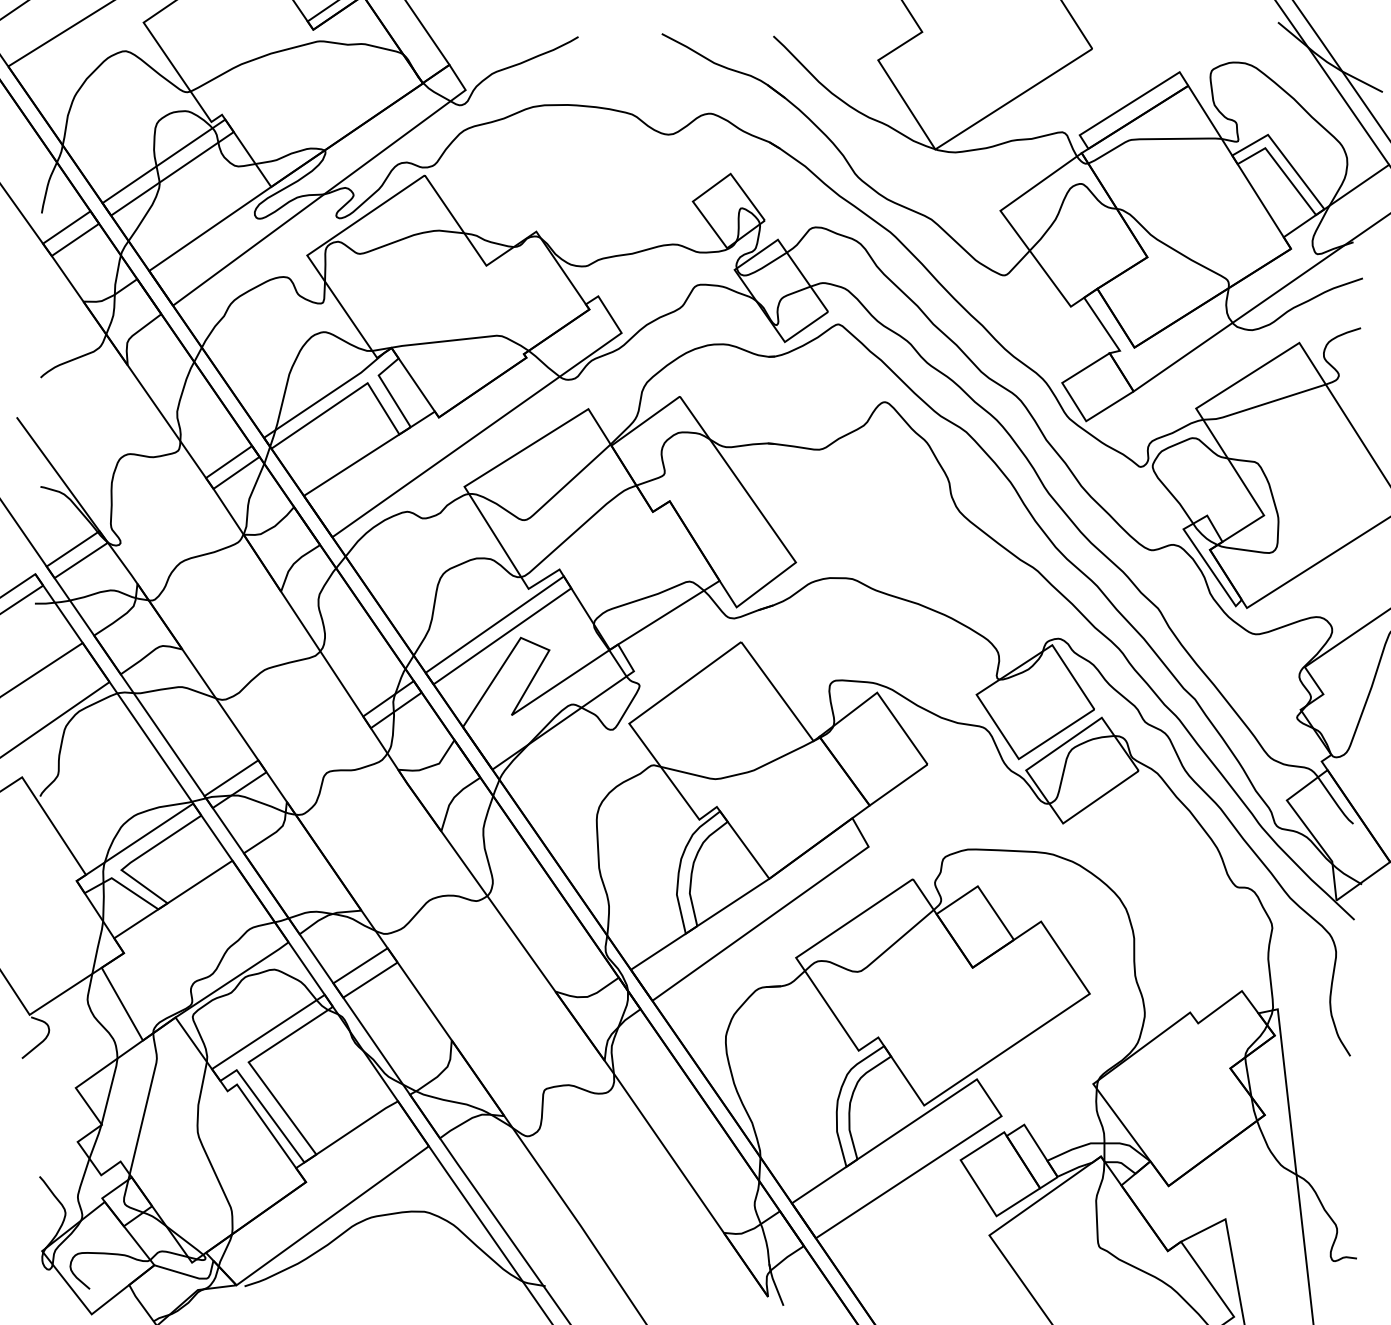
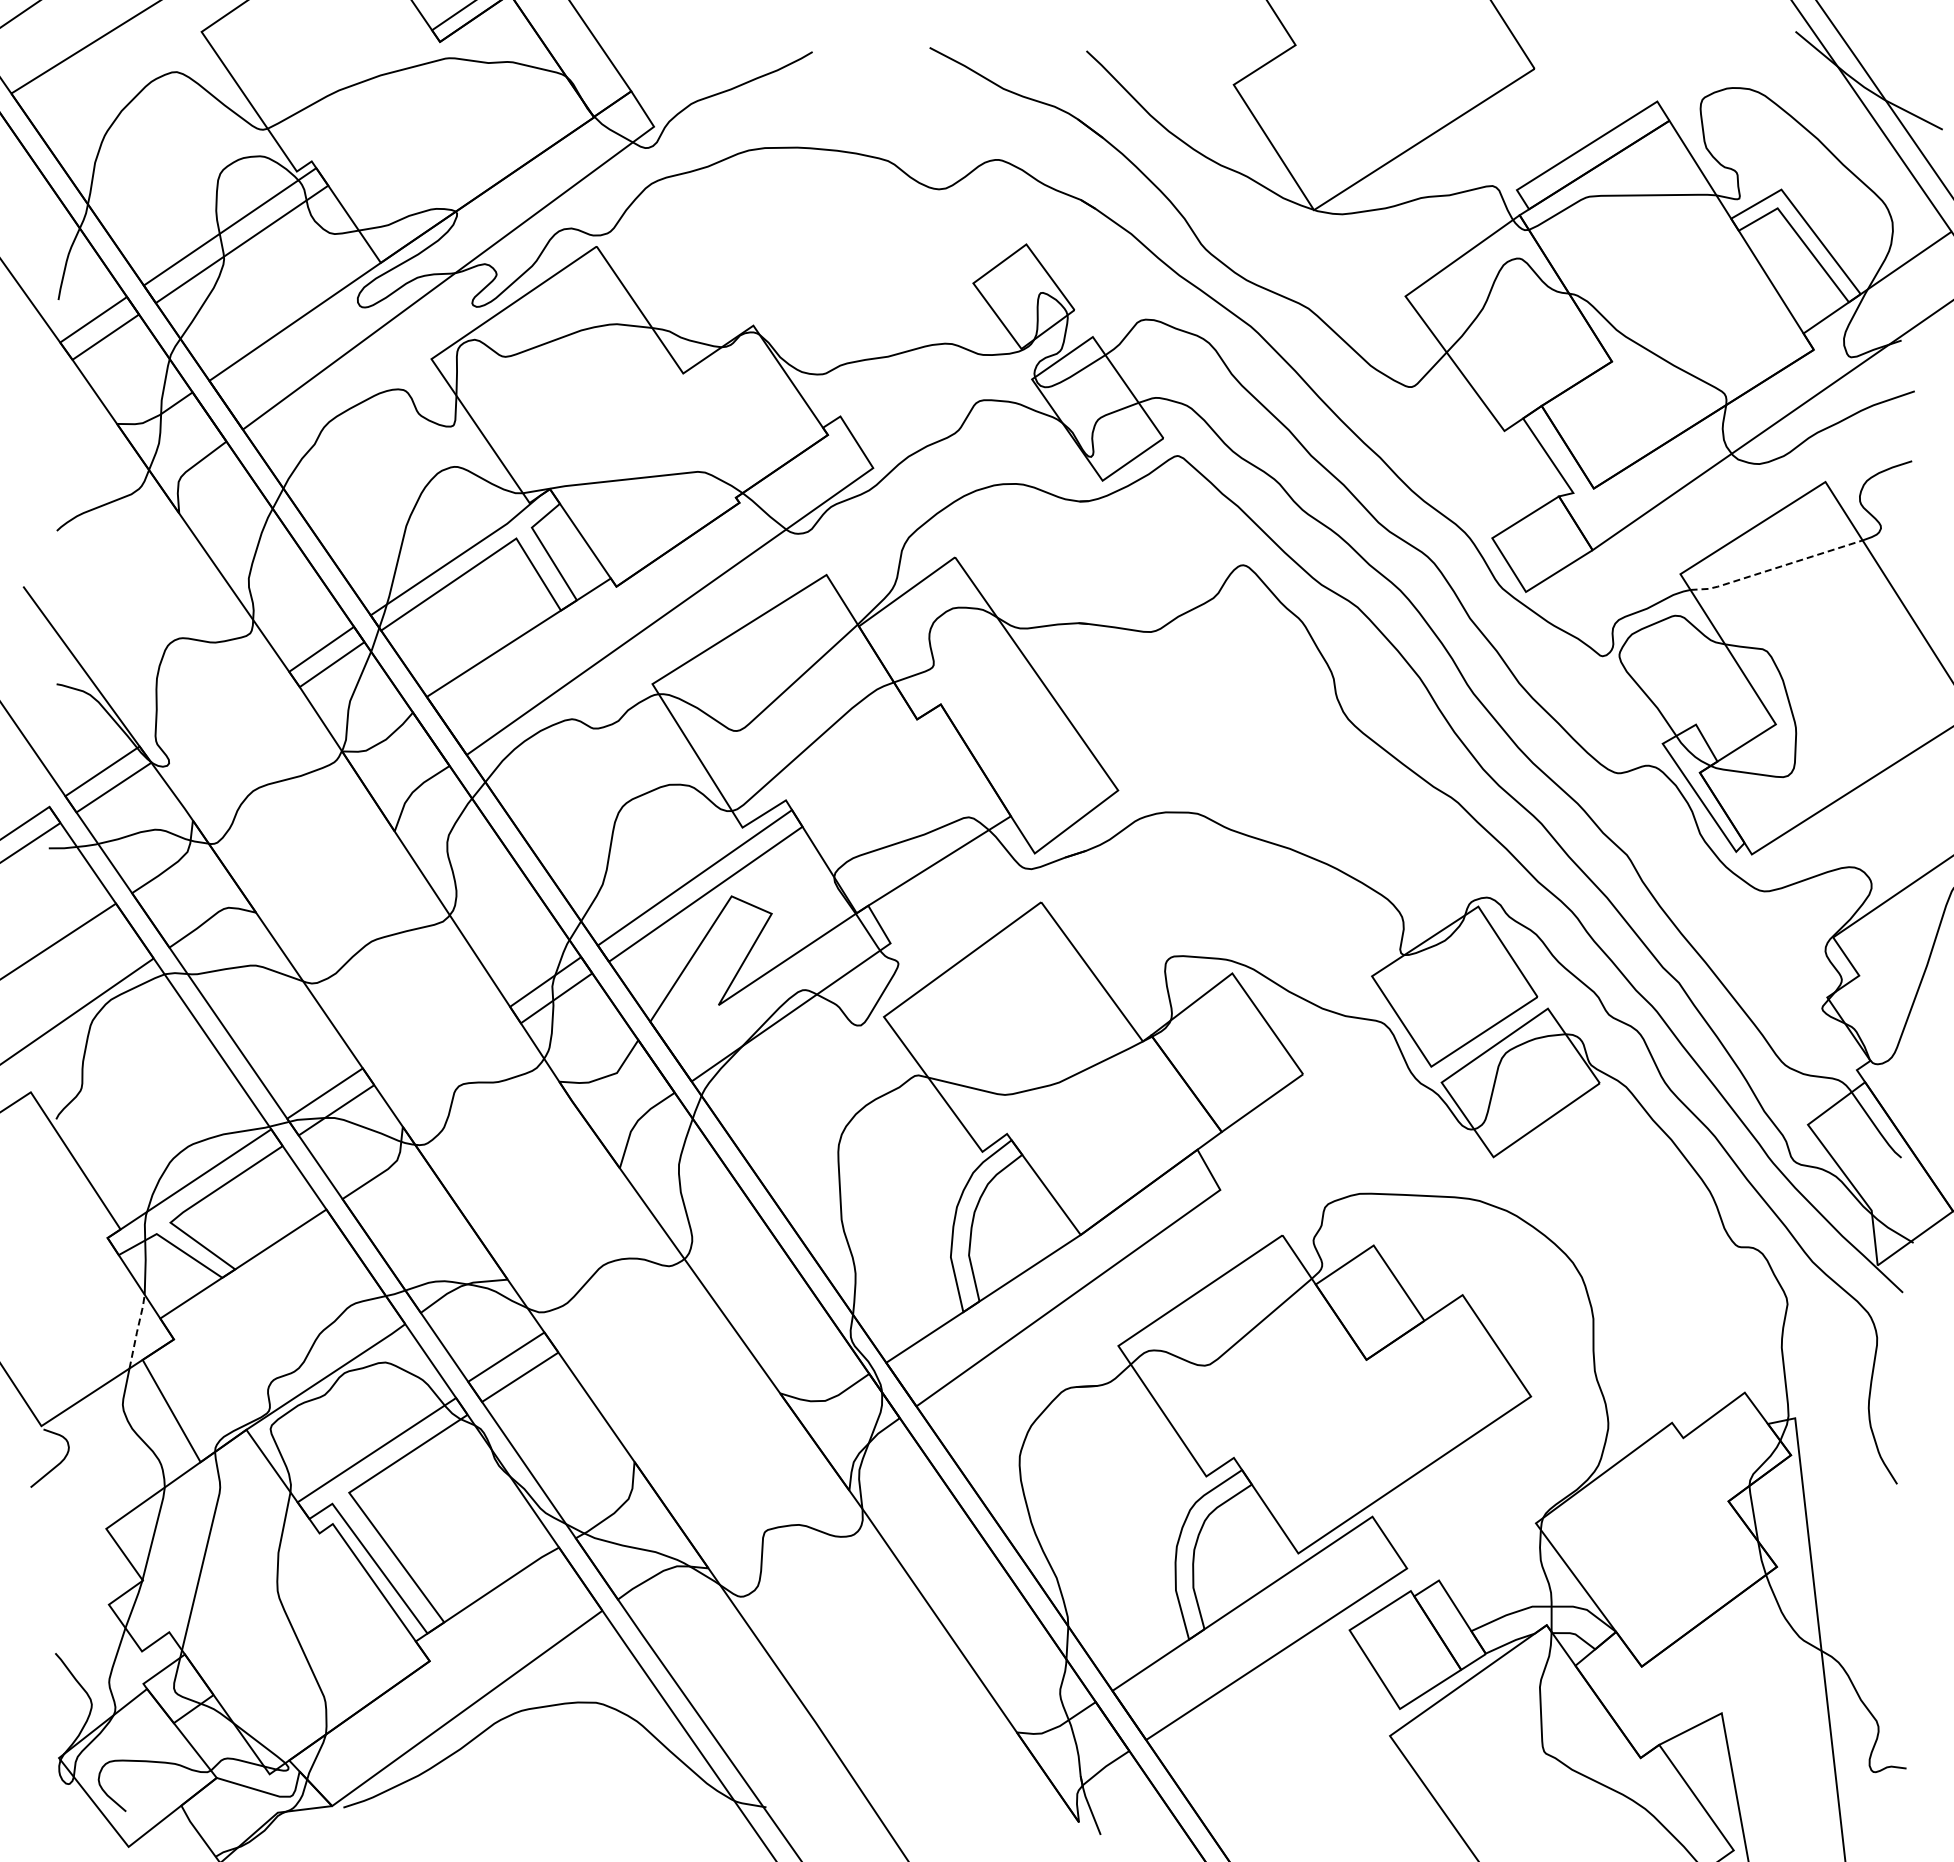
line: (1264, 403) -> (1776, 567), solid -> dashed
line: (98, 947) -> (137, 1331), solid -> dashed

